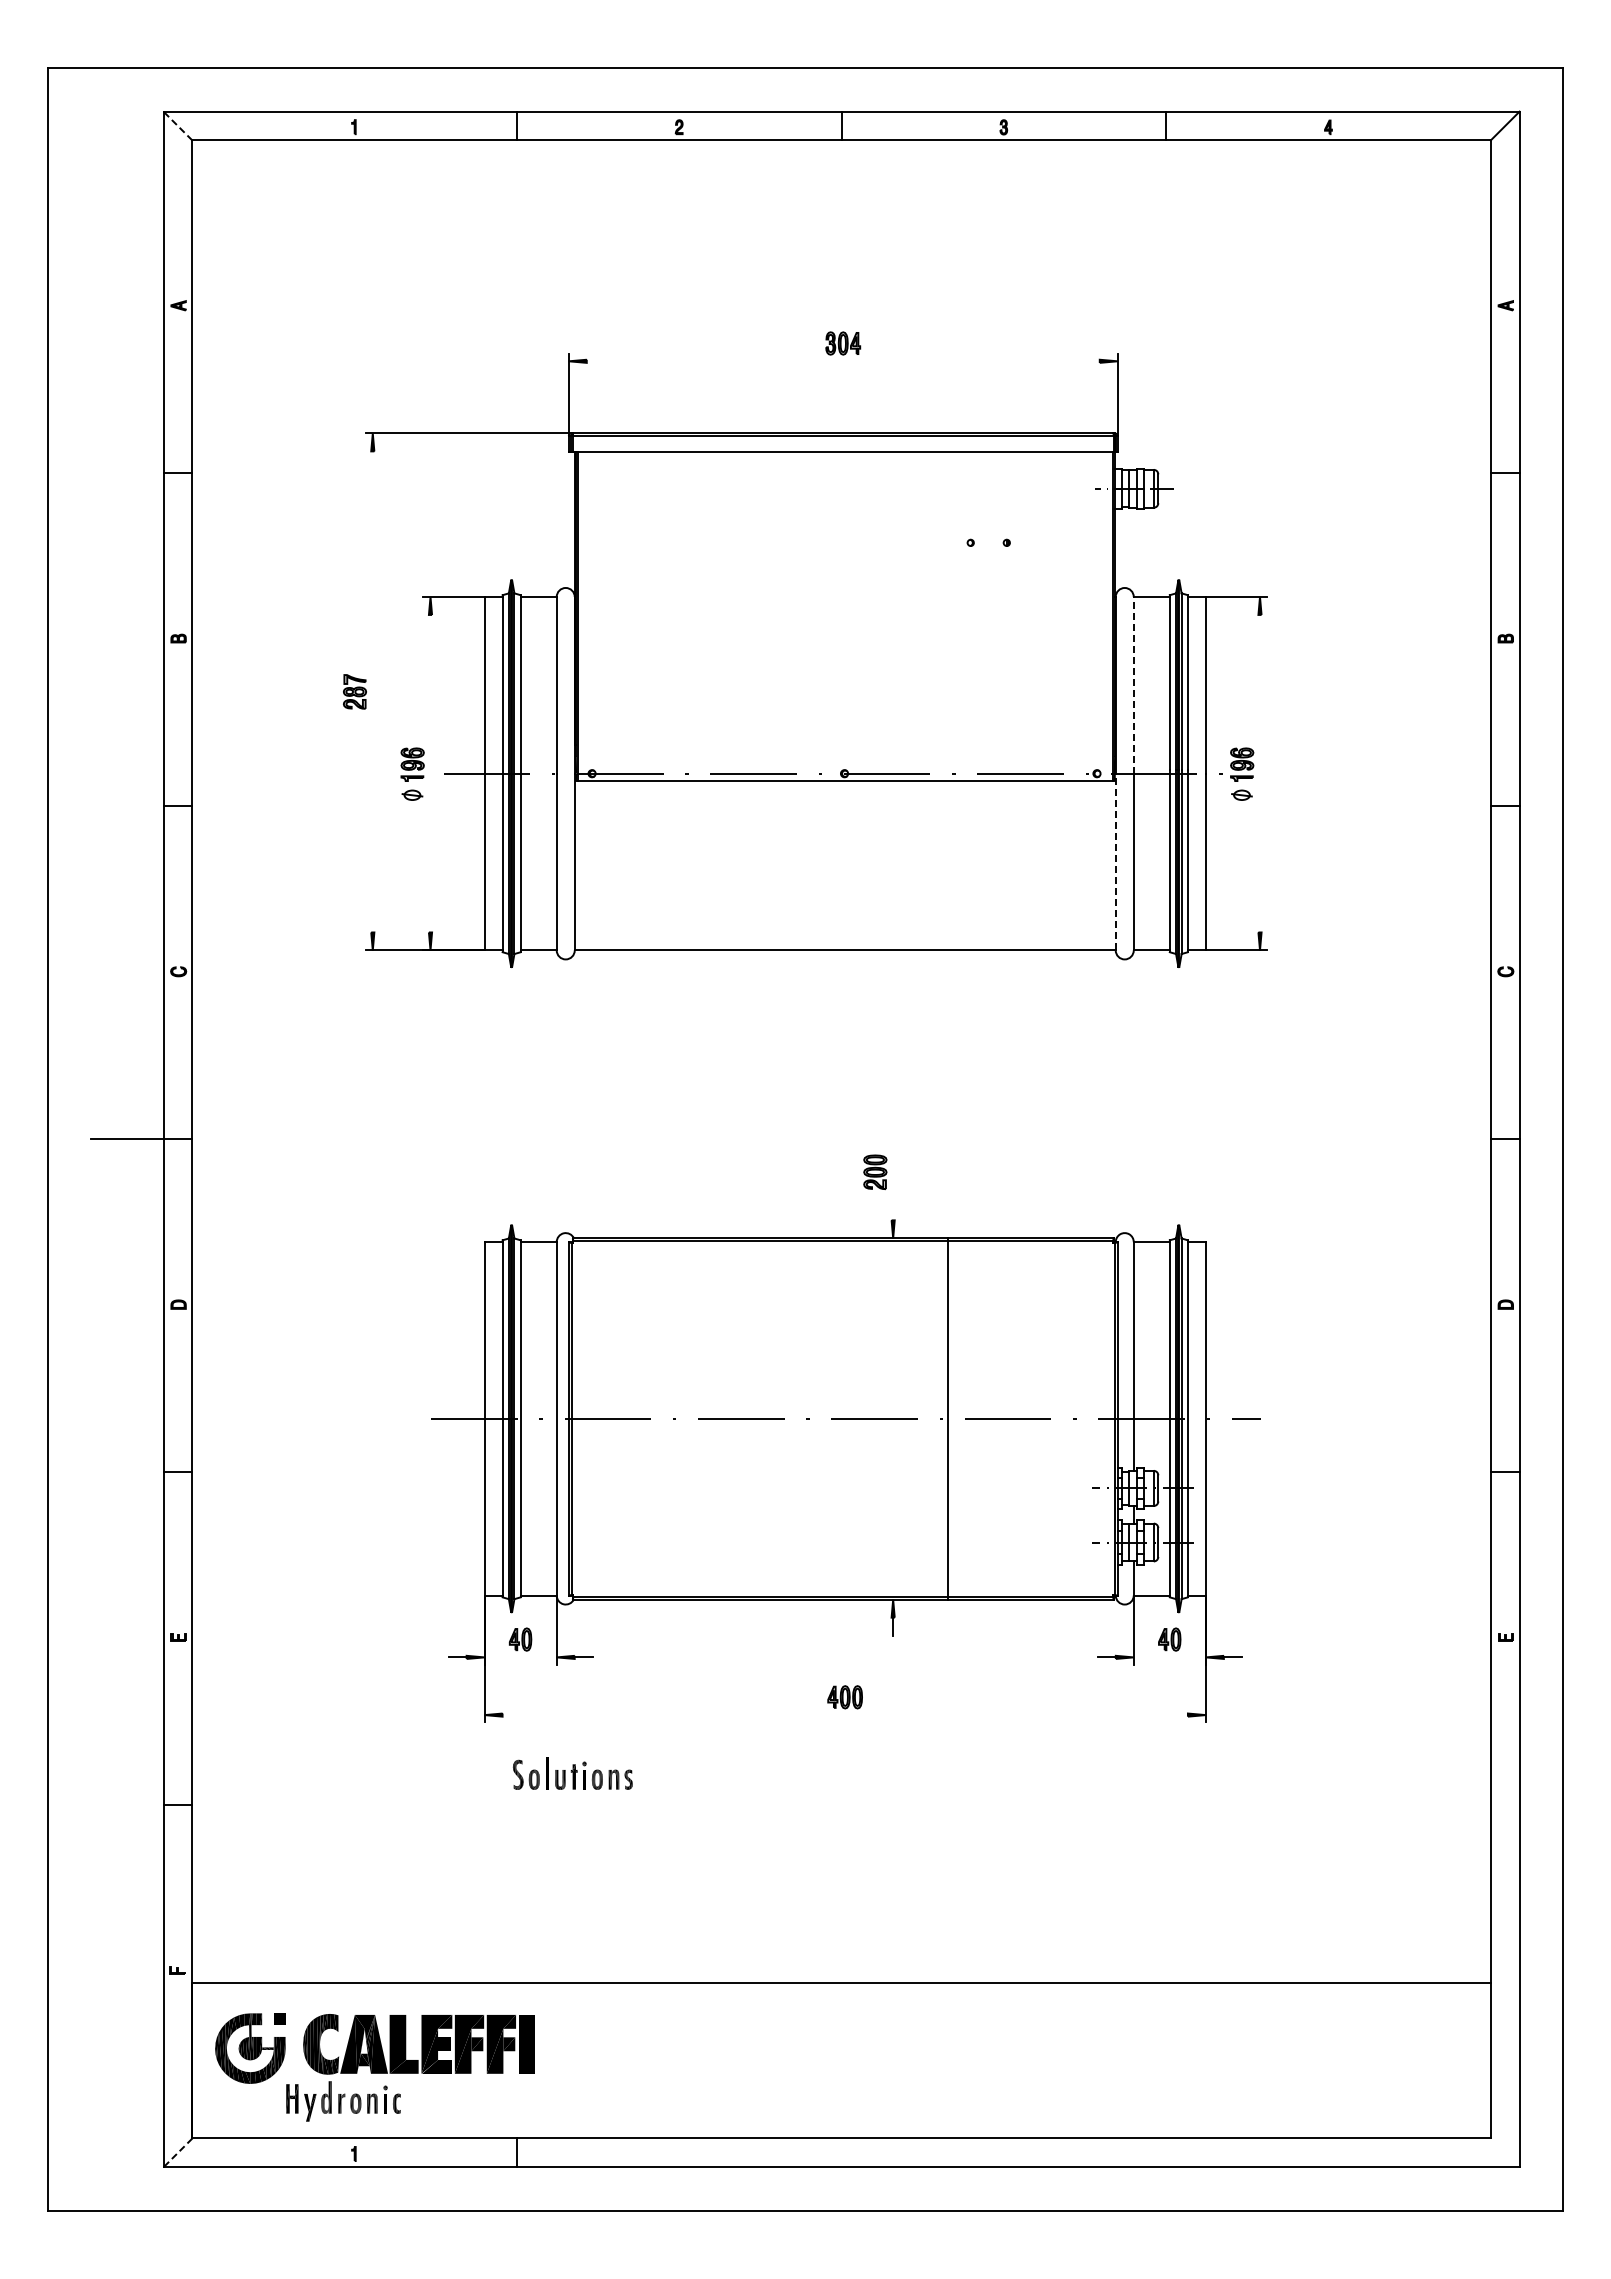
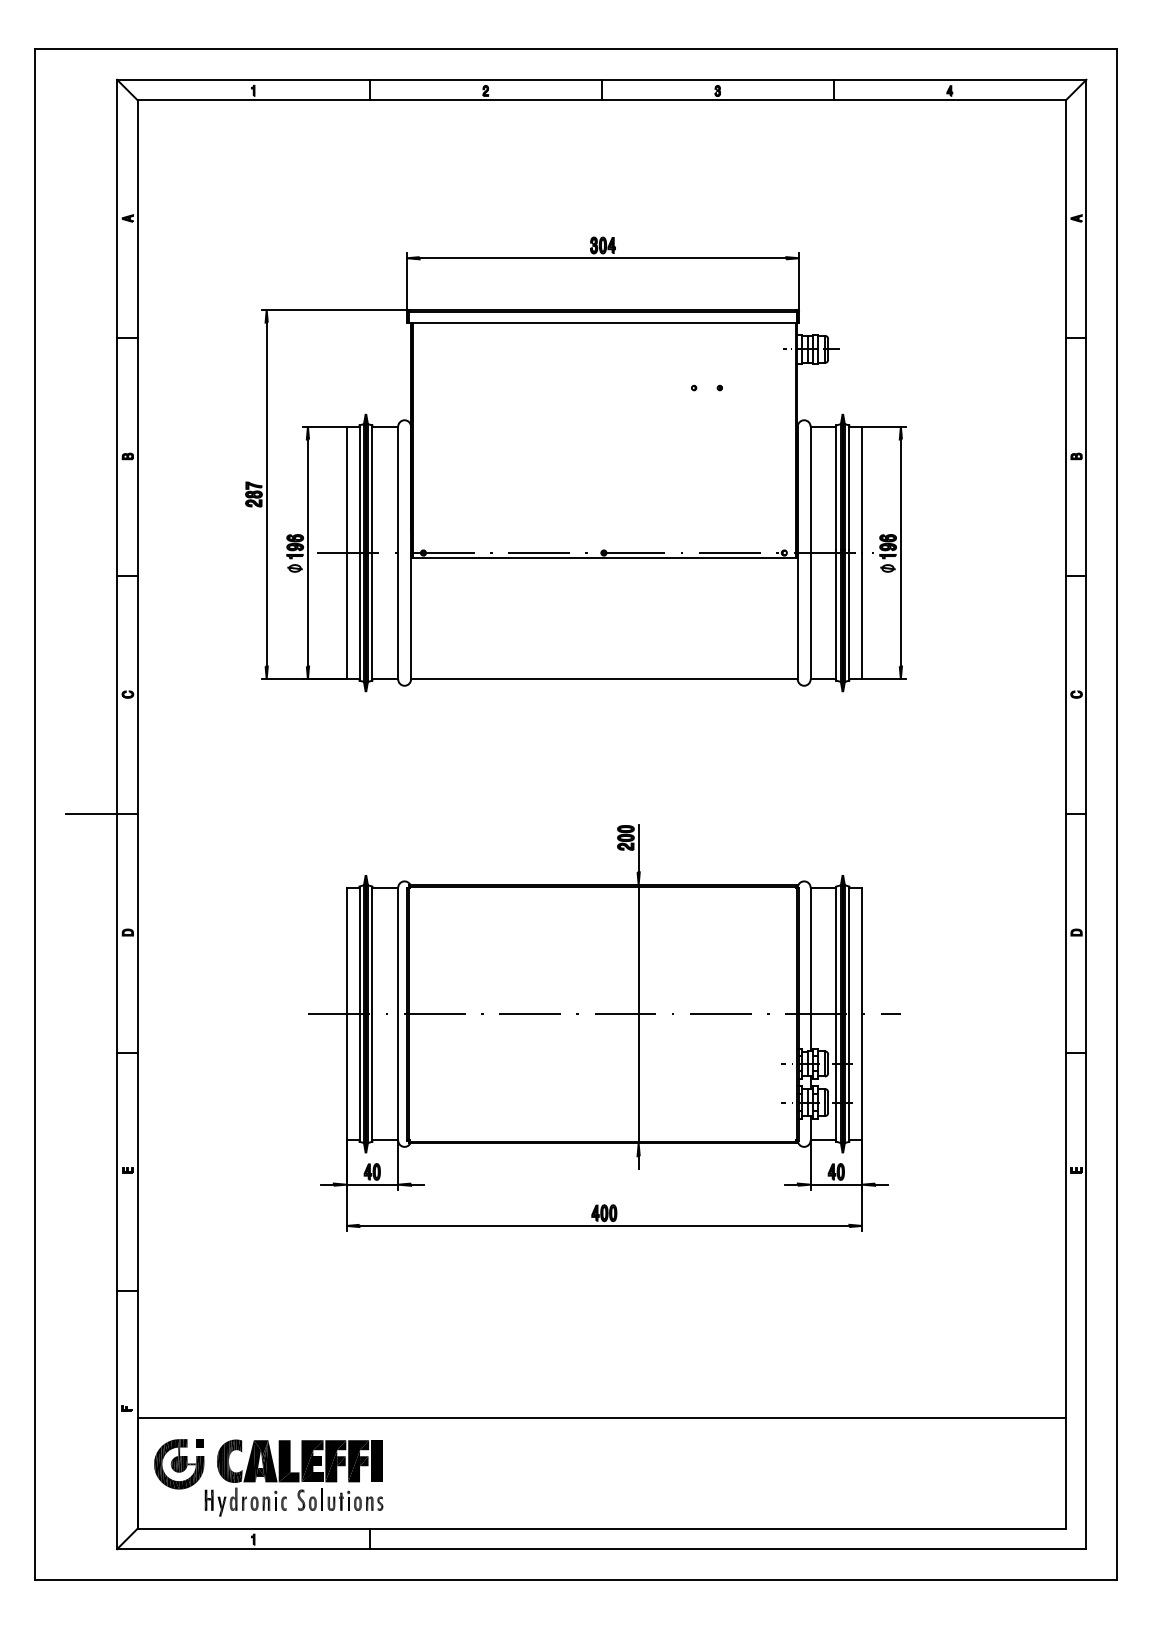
line: (177, 125) -> (127, 89), dashed -> solid
line: (842, 361) -> (602, 258), added
line: (1133, 684) -> (810, 489), dashed -> solid
line: (372, 691) -> (266, 494), added
line: (430, 773) -> (307, 552), added
line: (1260, 773) -> (901, 552), added
line: (1115, 861) -> (797, 615), dashed -> solid
line: (893, 1187) -> (638, 848), added
line: (948, 1418) -> (638, 1013), moved
line: (520, 1657) -> (372, 1184), added
line: (1169, 1657) -> (836, 1184), added
line: (844, 1715) -> (603, 1226), added
part: (572, 1773) -> (340, 1499), moved
line: (177, 2153) -> (127, 1539), dashed -> solid

